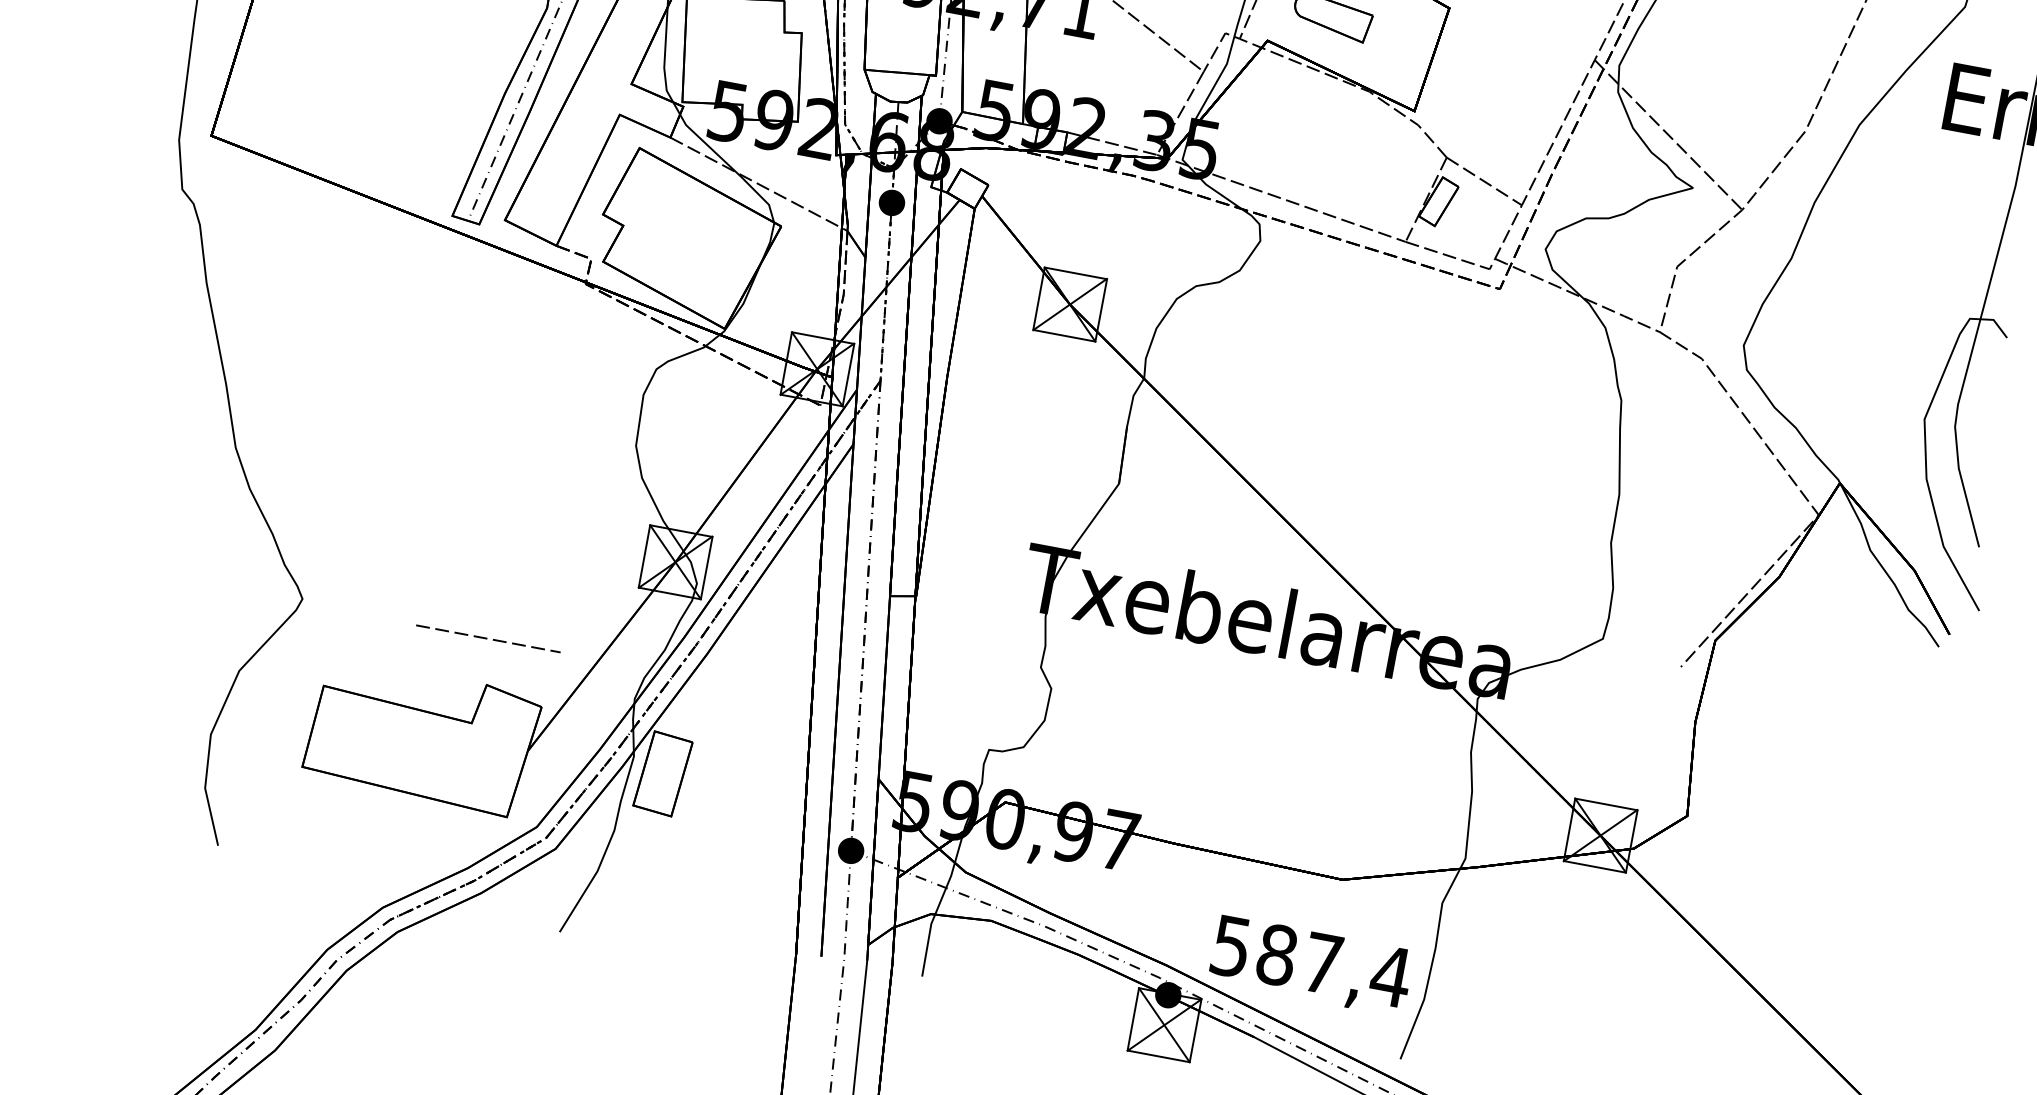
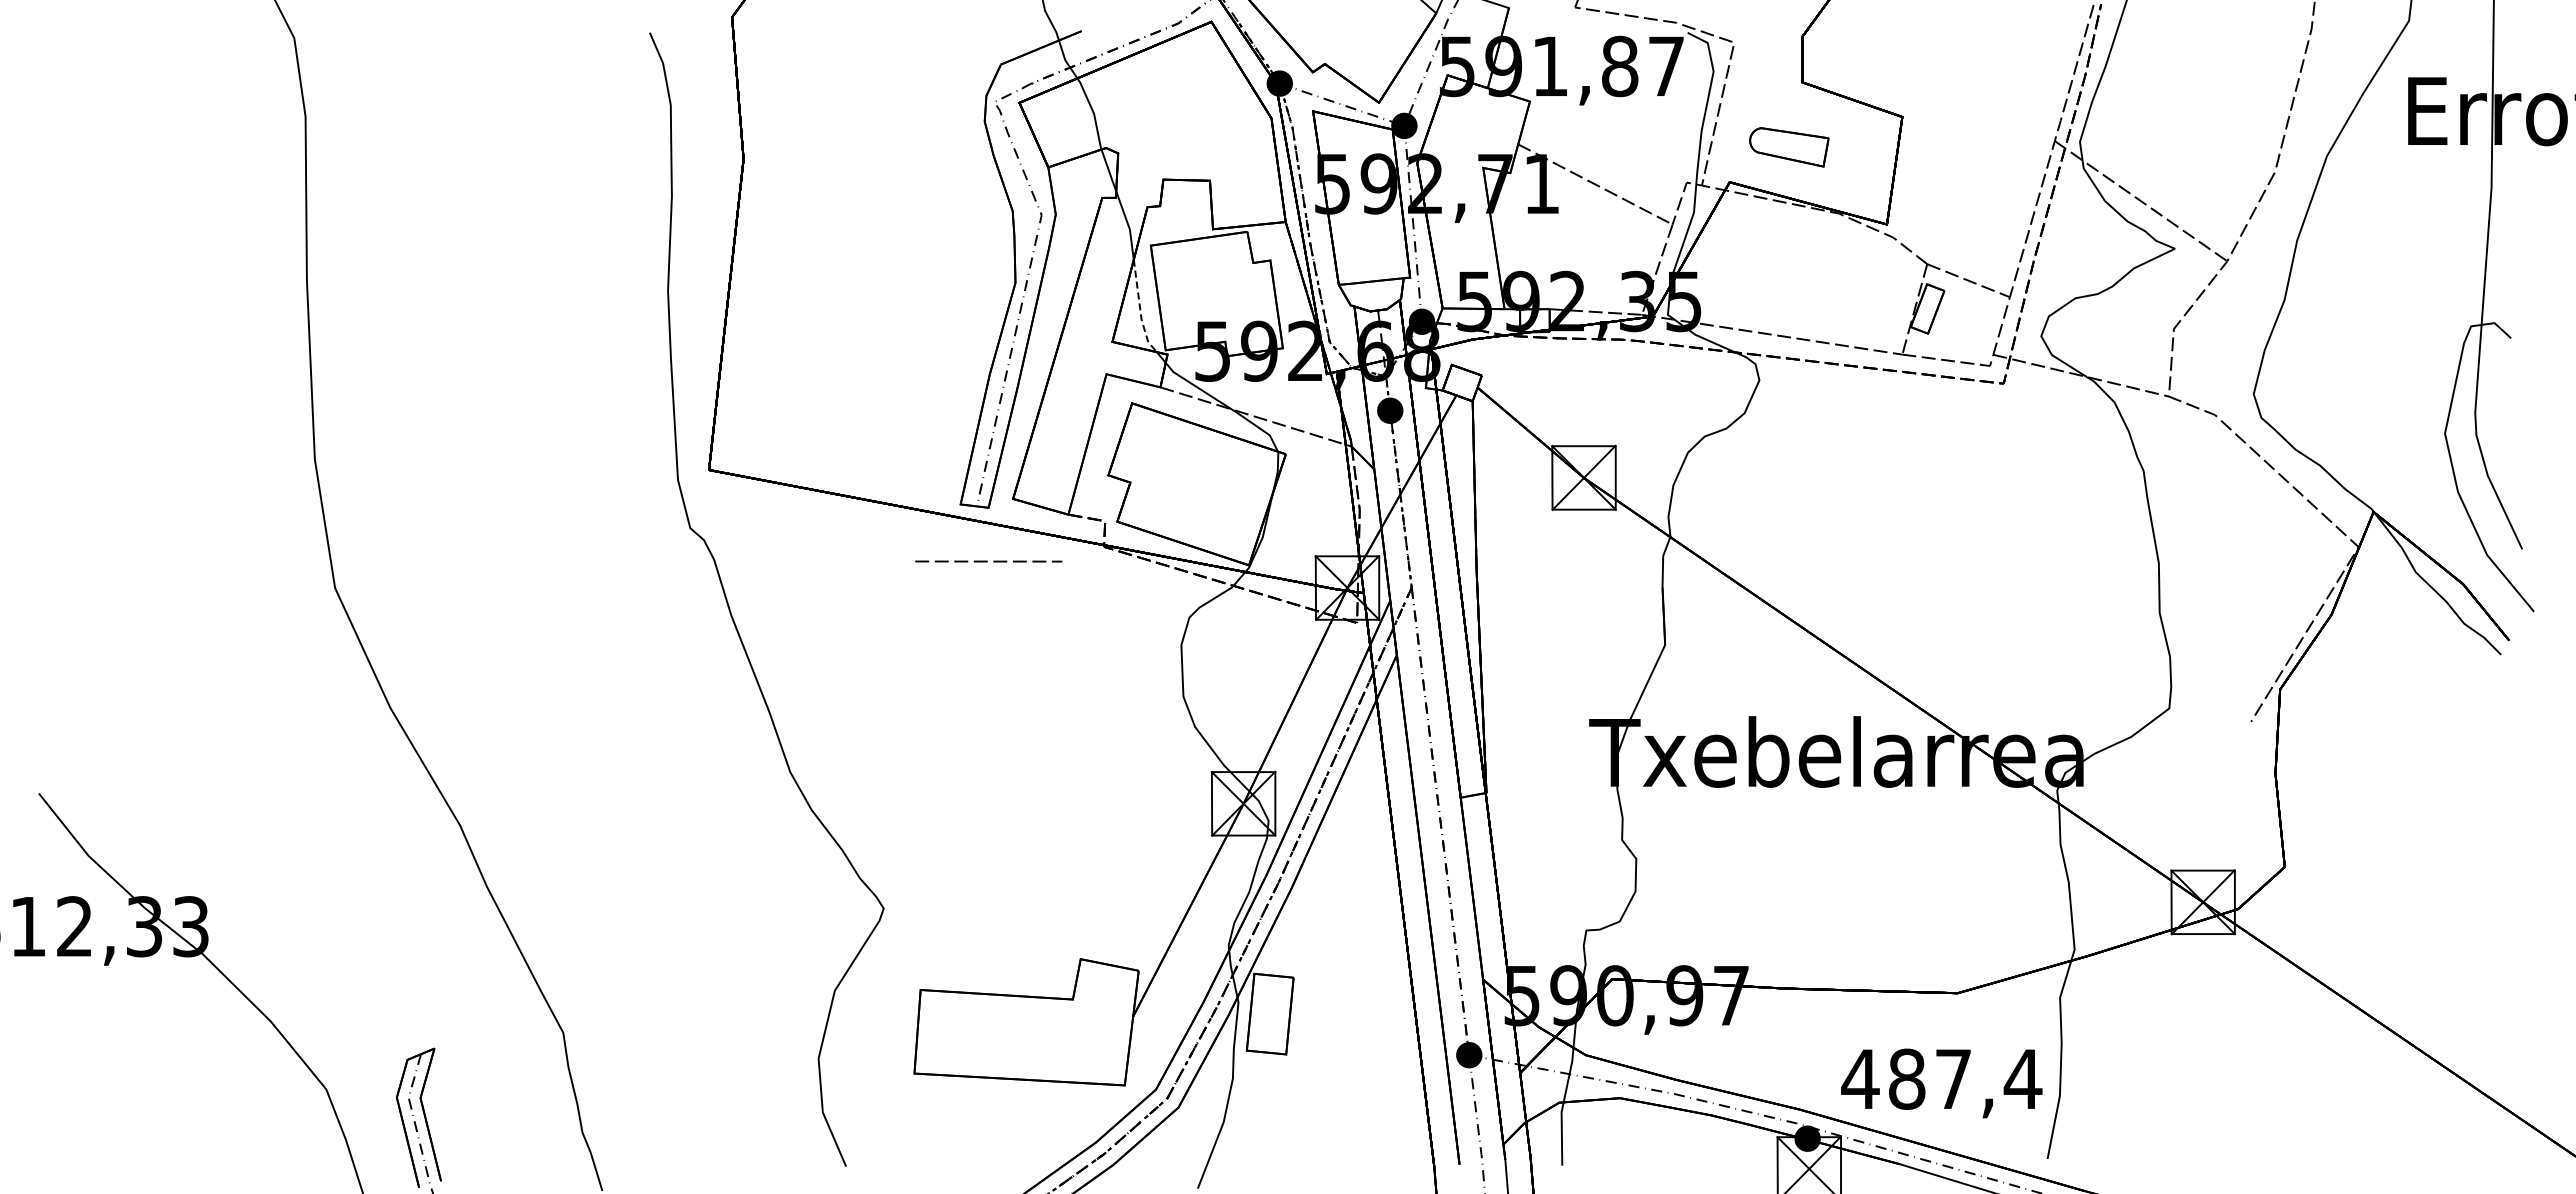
line: (665, 57) -> (1140, 309), solid -> dashed
line: (487, 638) -> (987, 561), moved
text: (1231, 946) -> (1860, 1079), 587,4 -> 487,4

